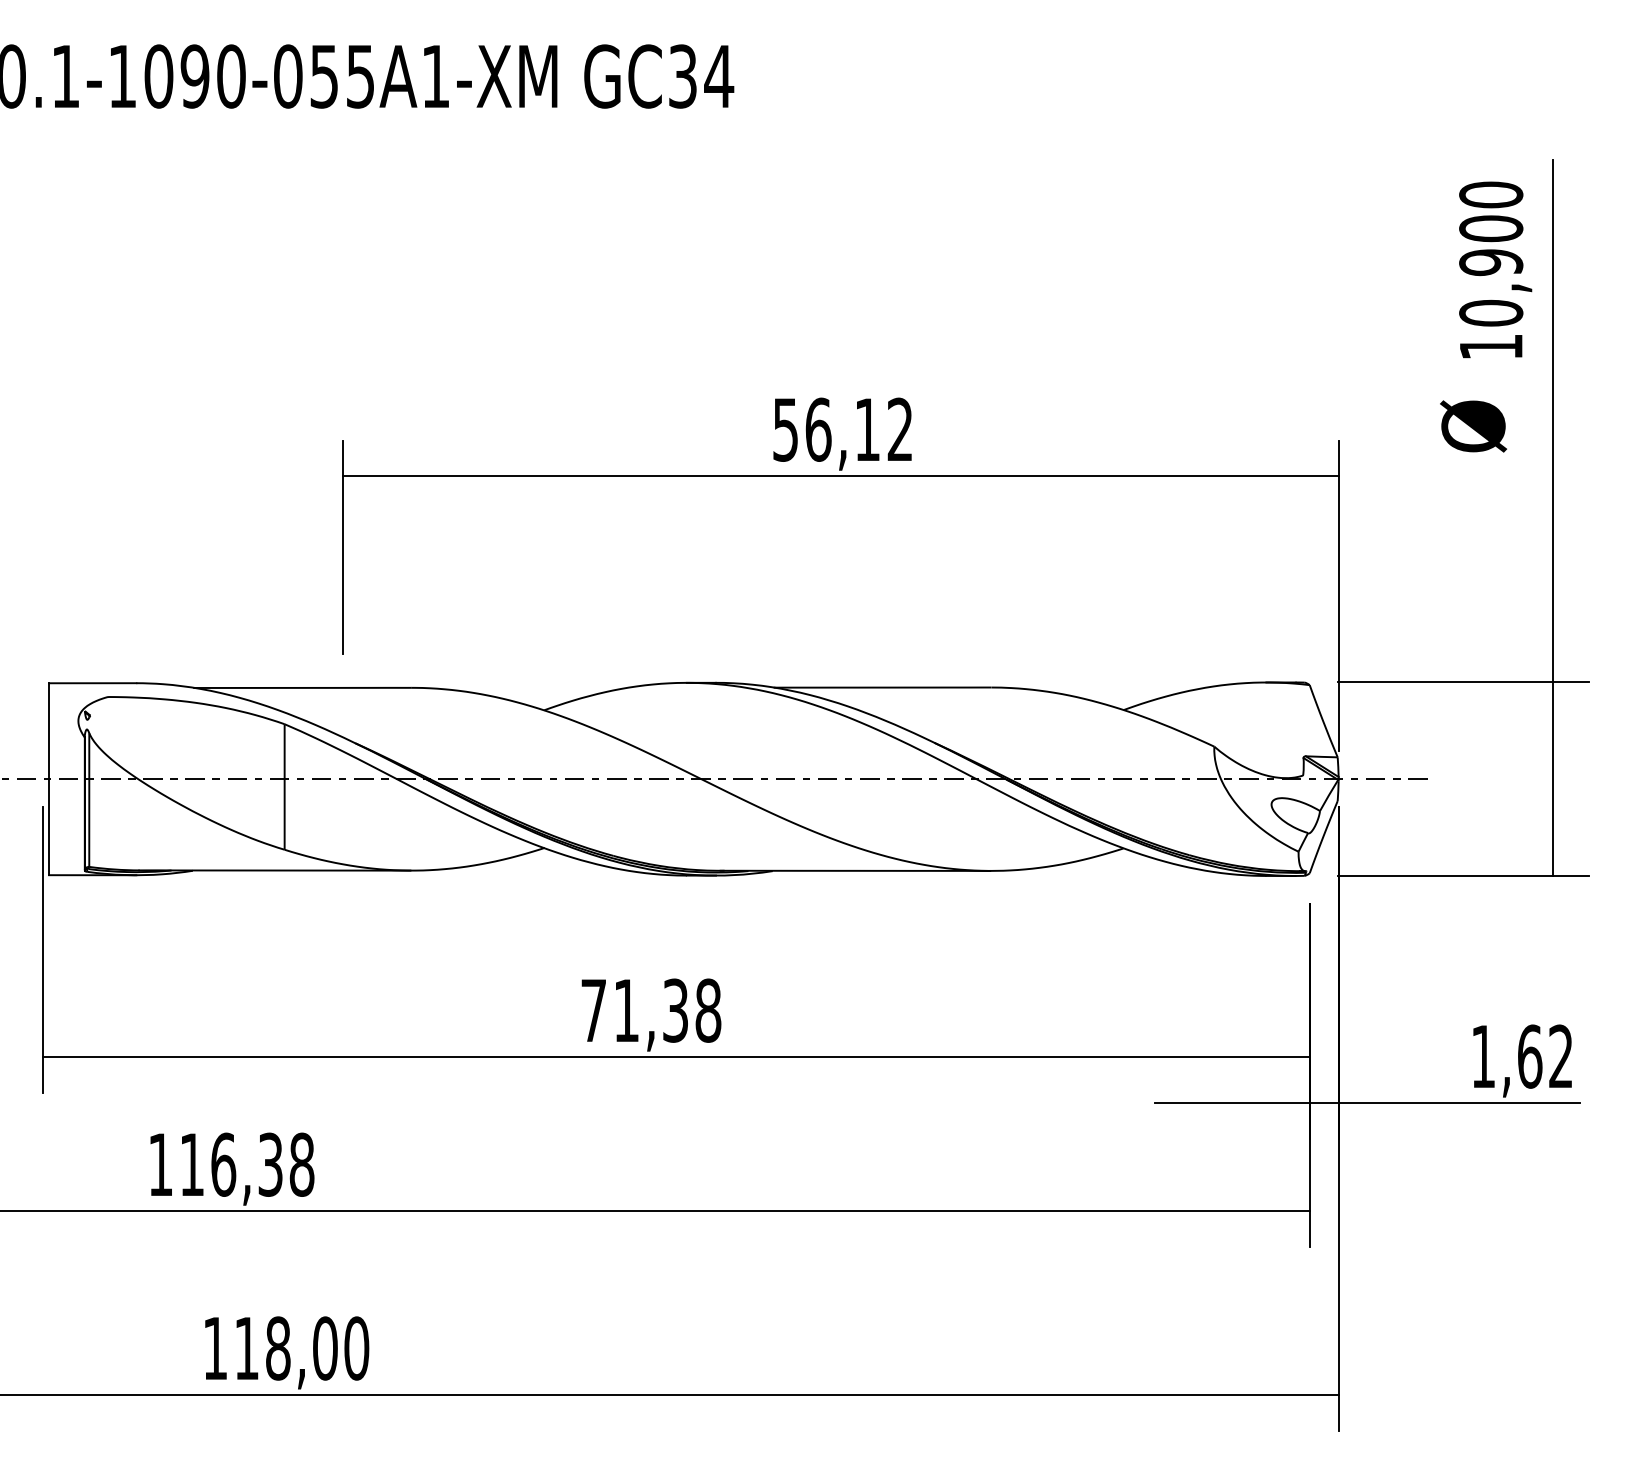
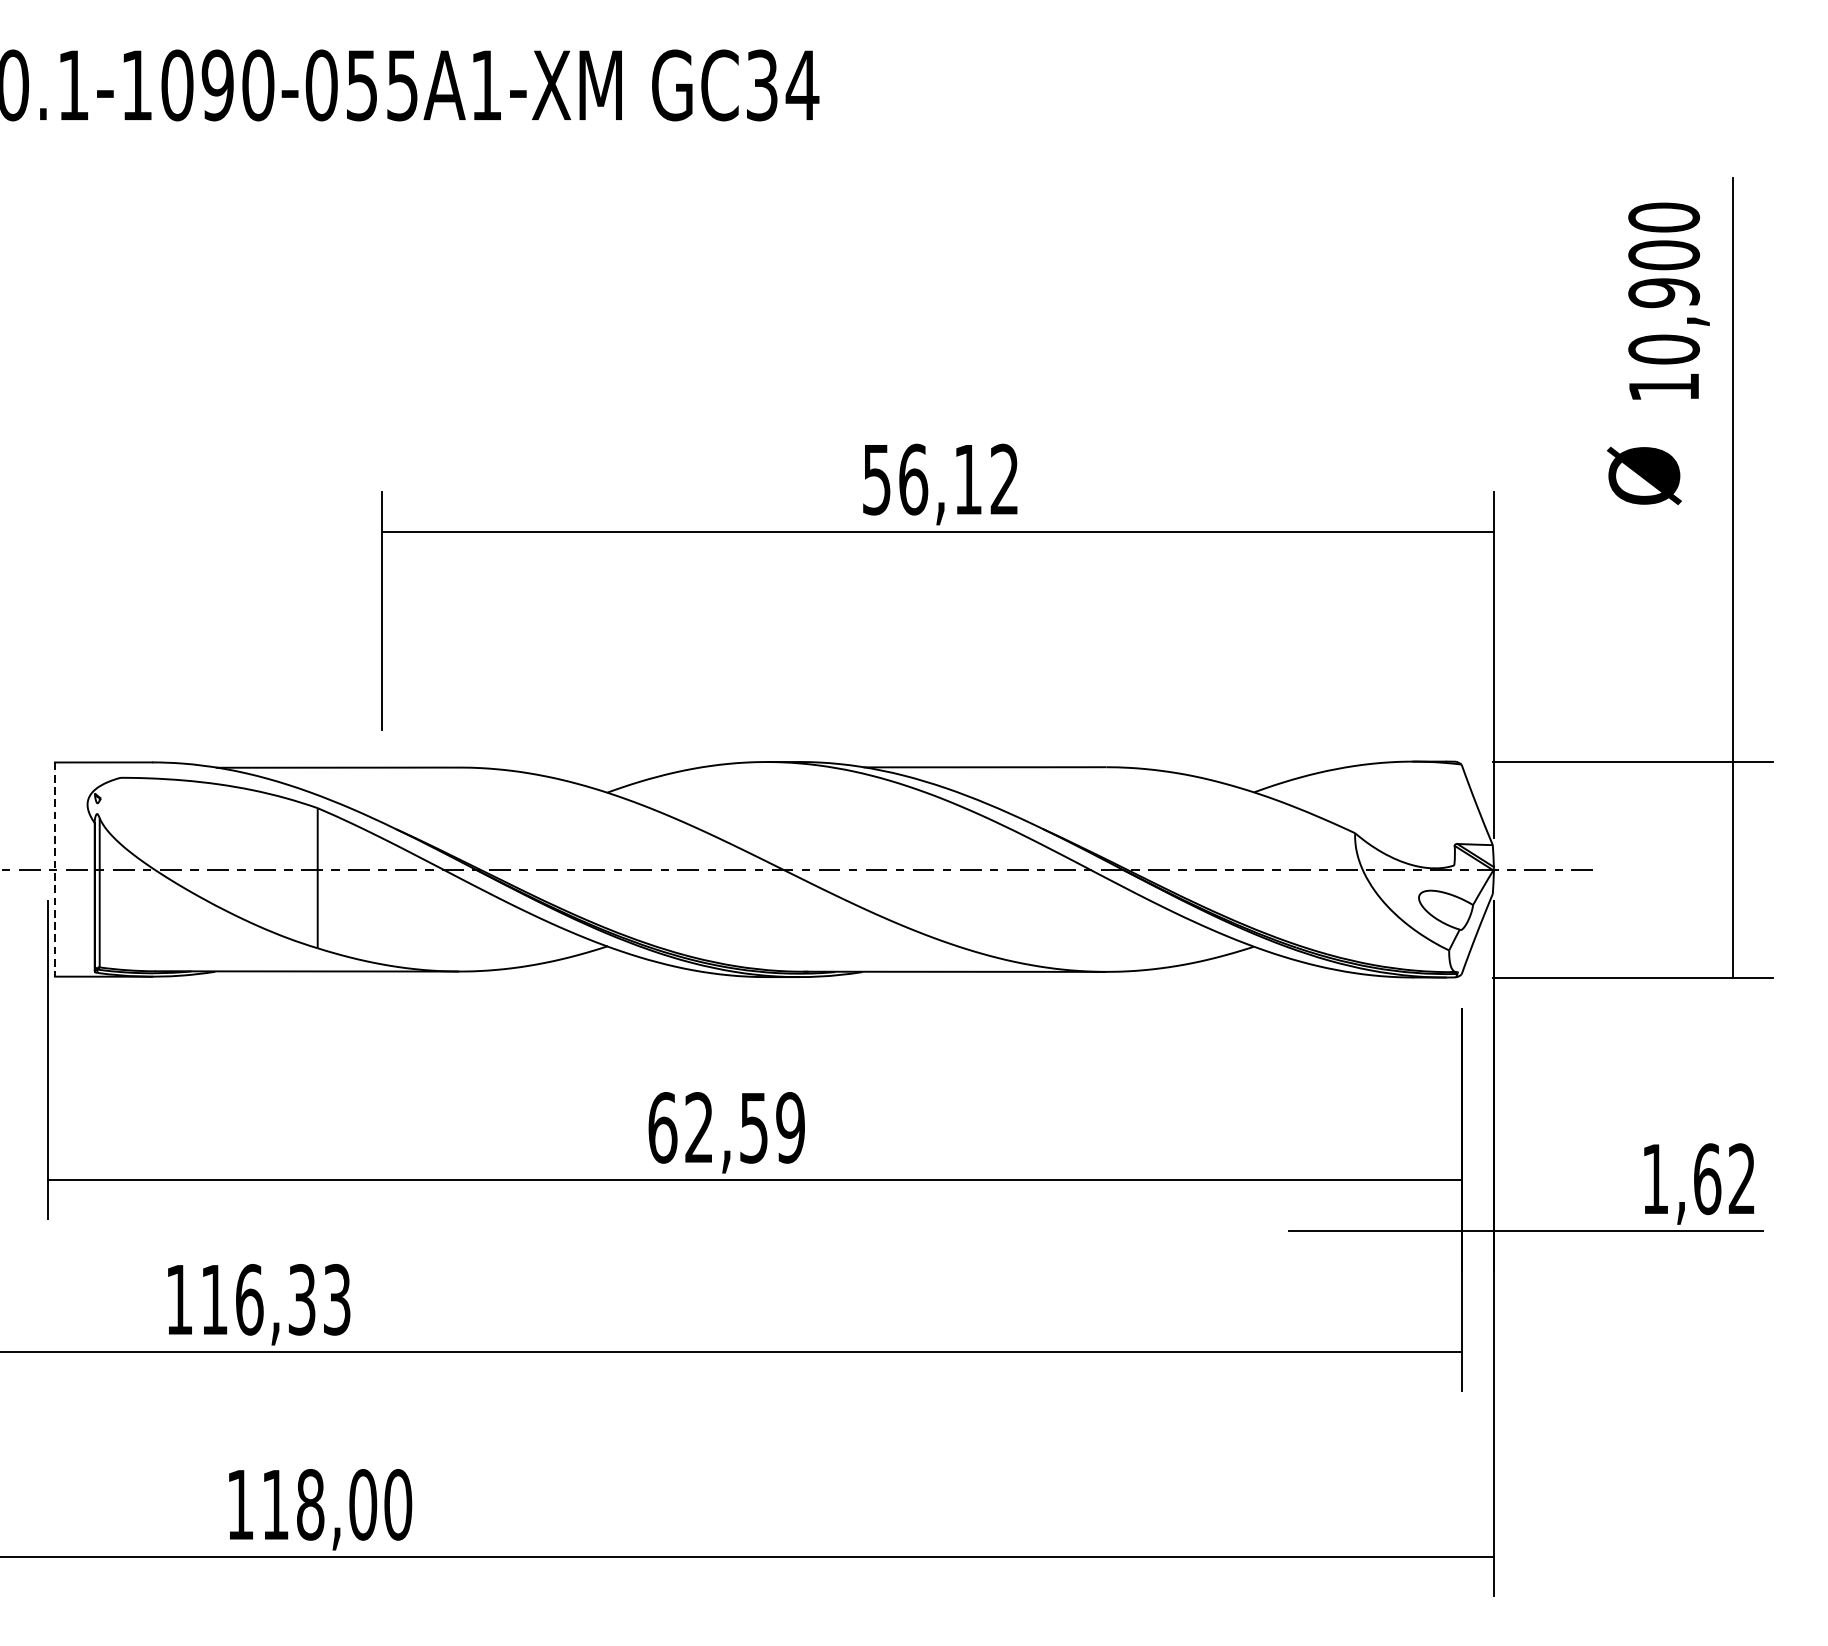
line: (49, 779) -> (55, 869), solid -> dashed
text: (651, 1010) -> (727, 1127), 71,38 -> 62,59
text: (301, 1164) -> (336, 1299), 116,38 -> 116,33

